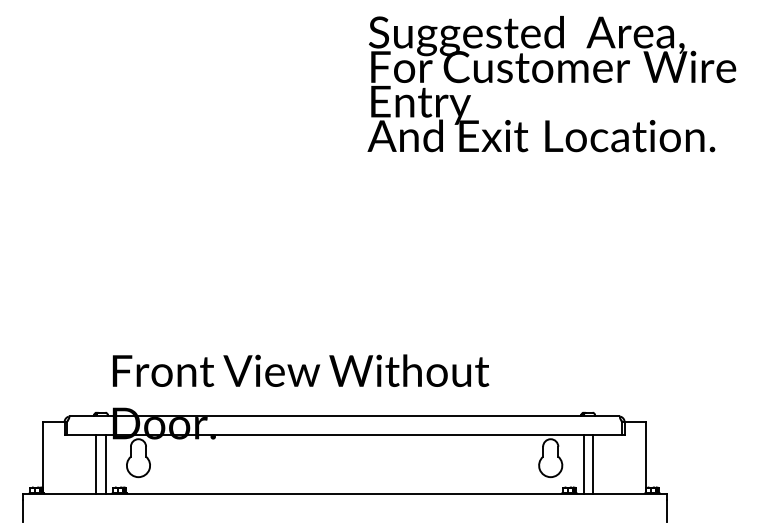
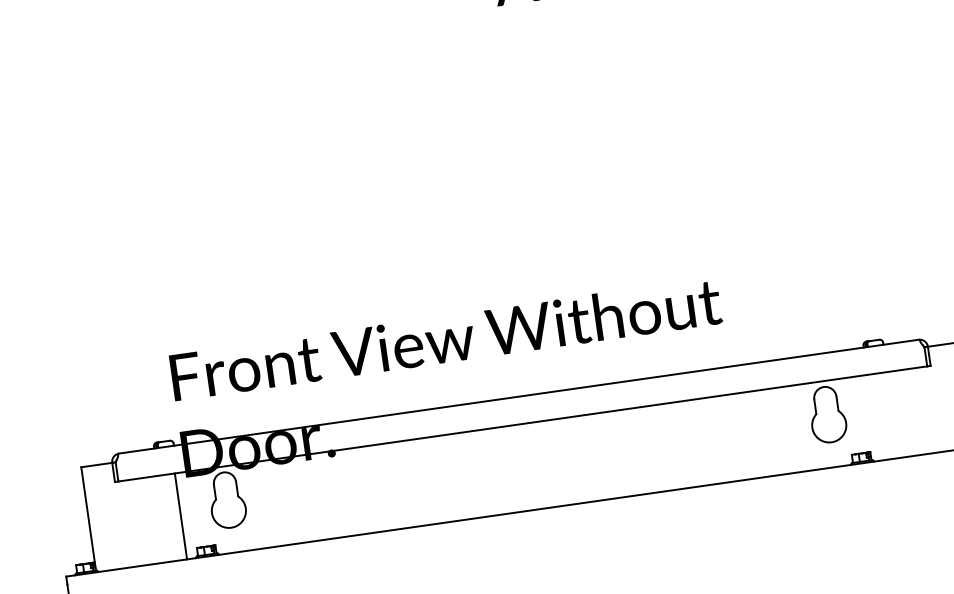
line: (96, 464) -> (167, 518), removed
line: (583, 464) -> (876, 417), removed
line: (592, 464) -> (889, 415), removed

